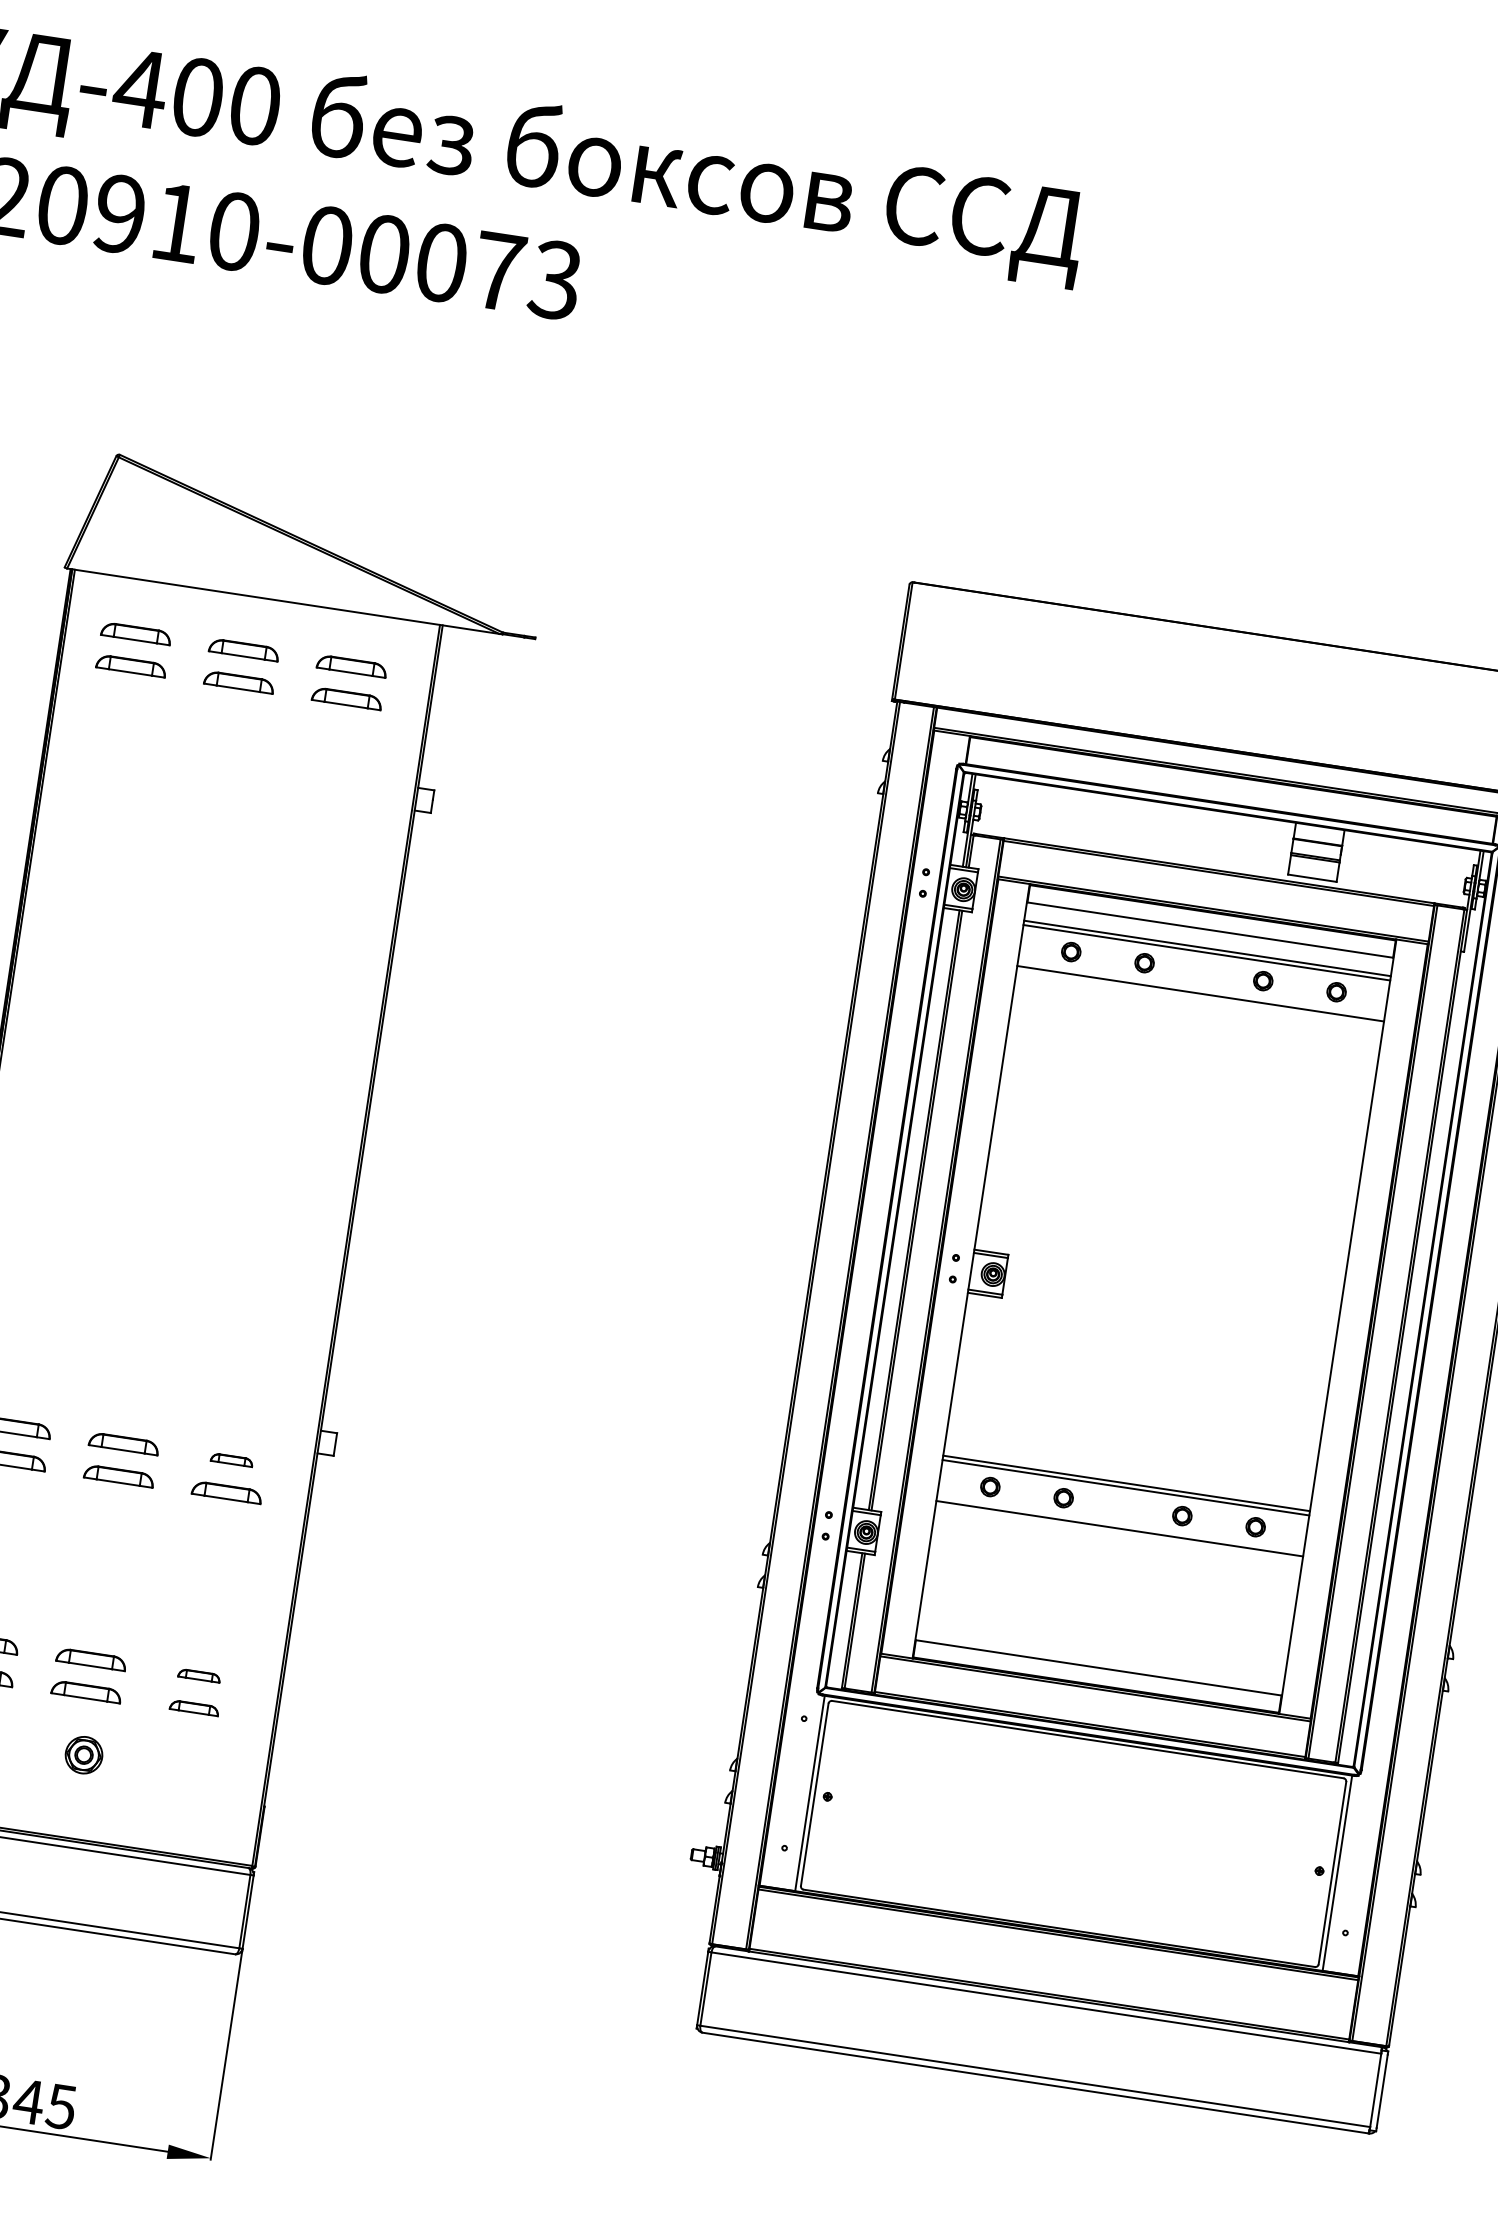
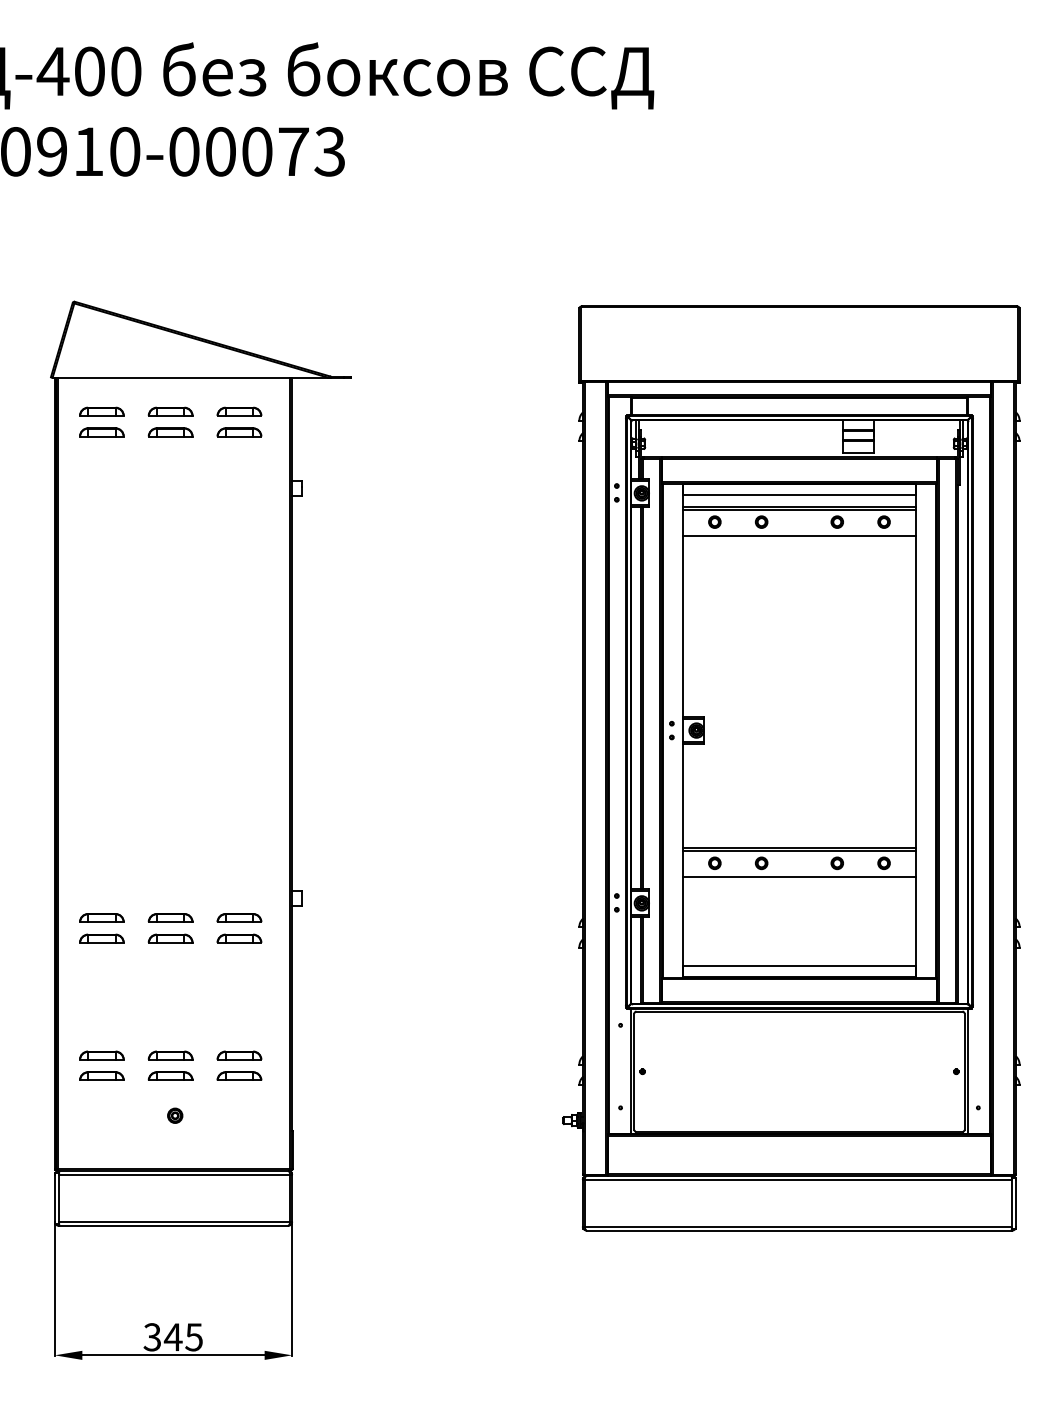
part: (232, 1459) -> (239, 917), size x1.67
part: (199, 1675) -> (239, 1055), size x1.67
part: (194, 1707) -> (239, 1075), size x1.43
part: (84, 1754) -> (175, 1115), size x0.62

